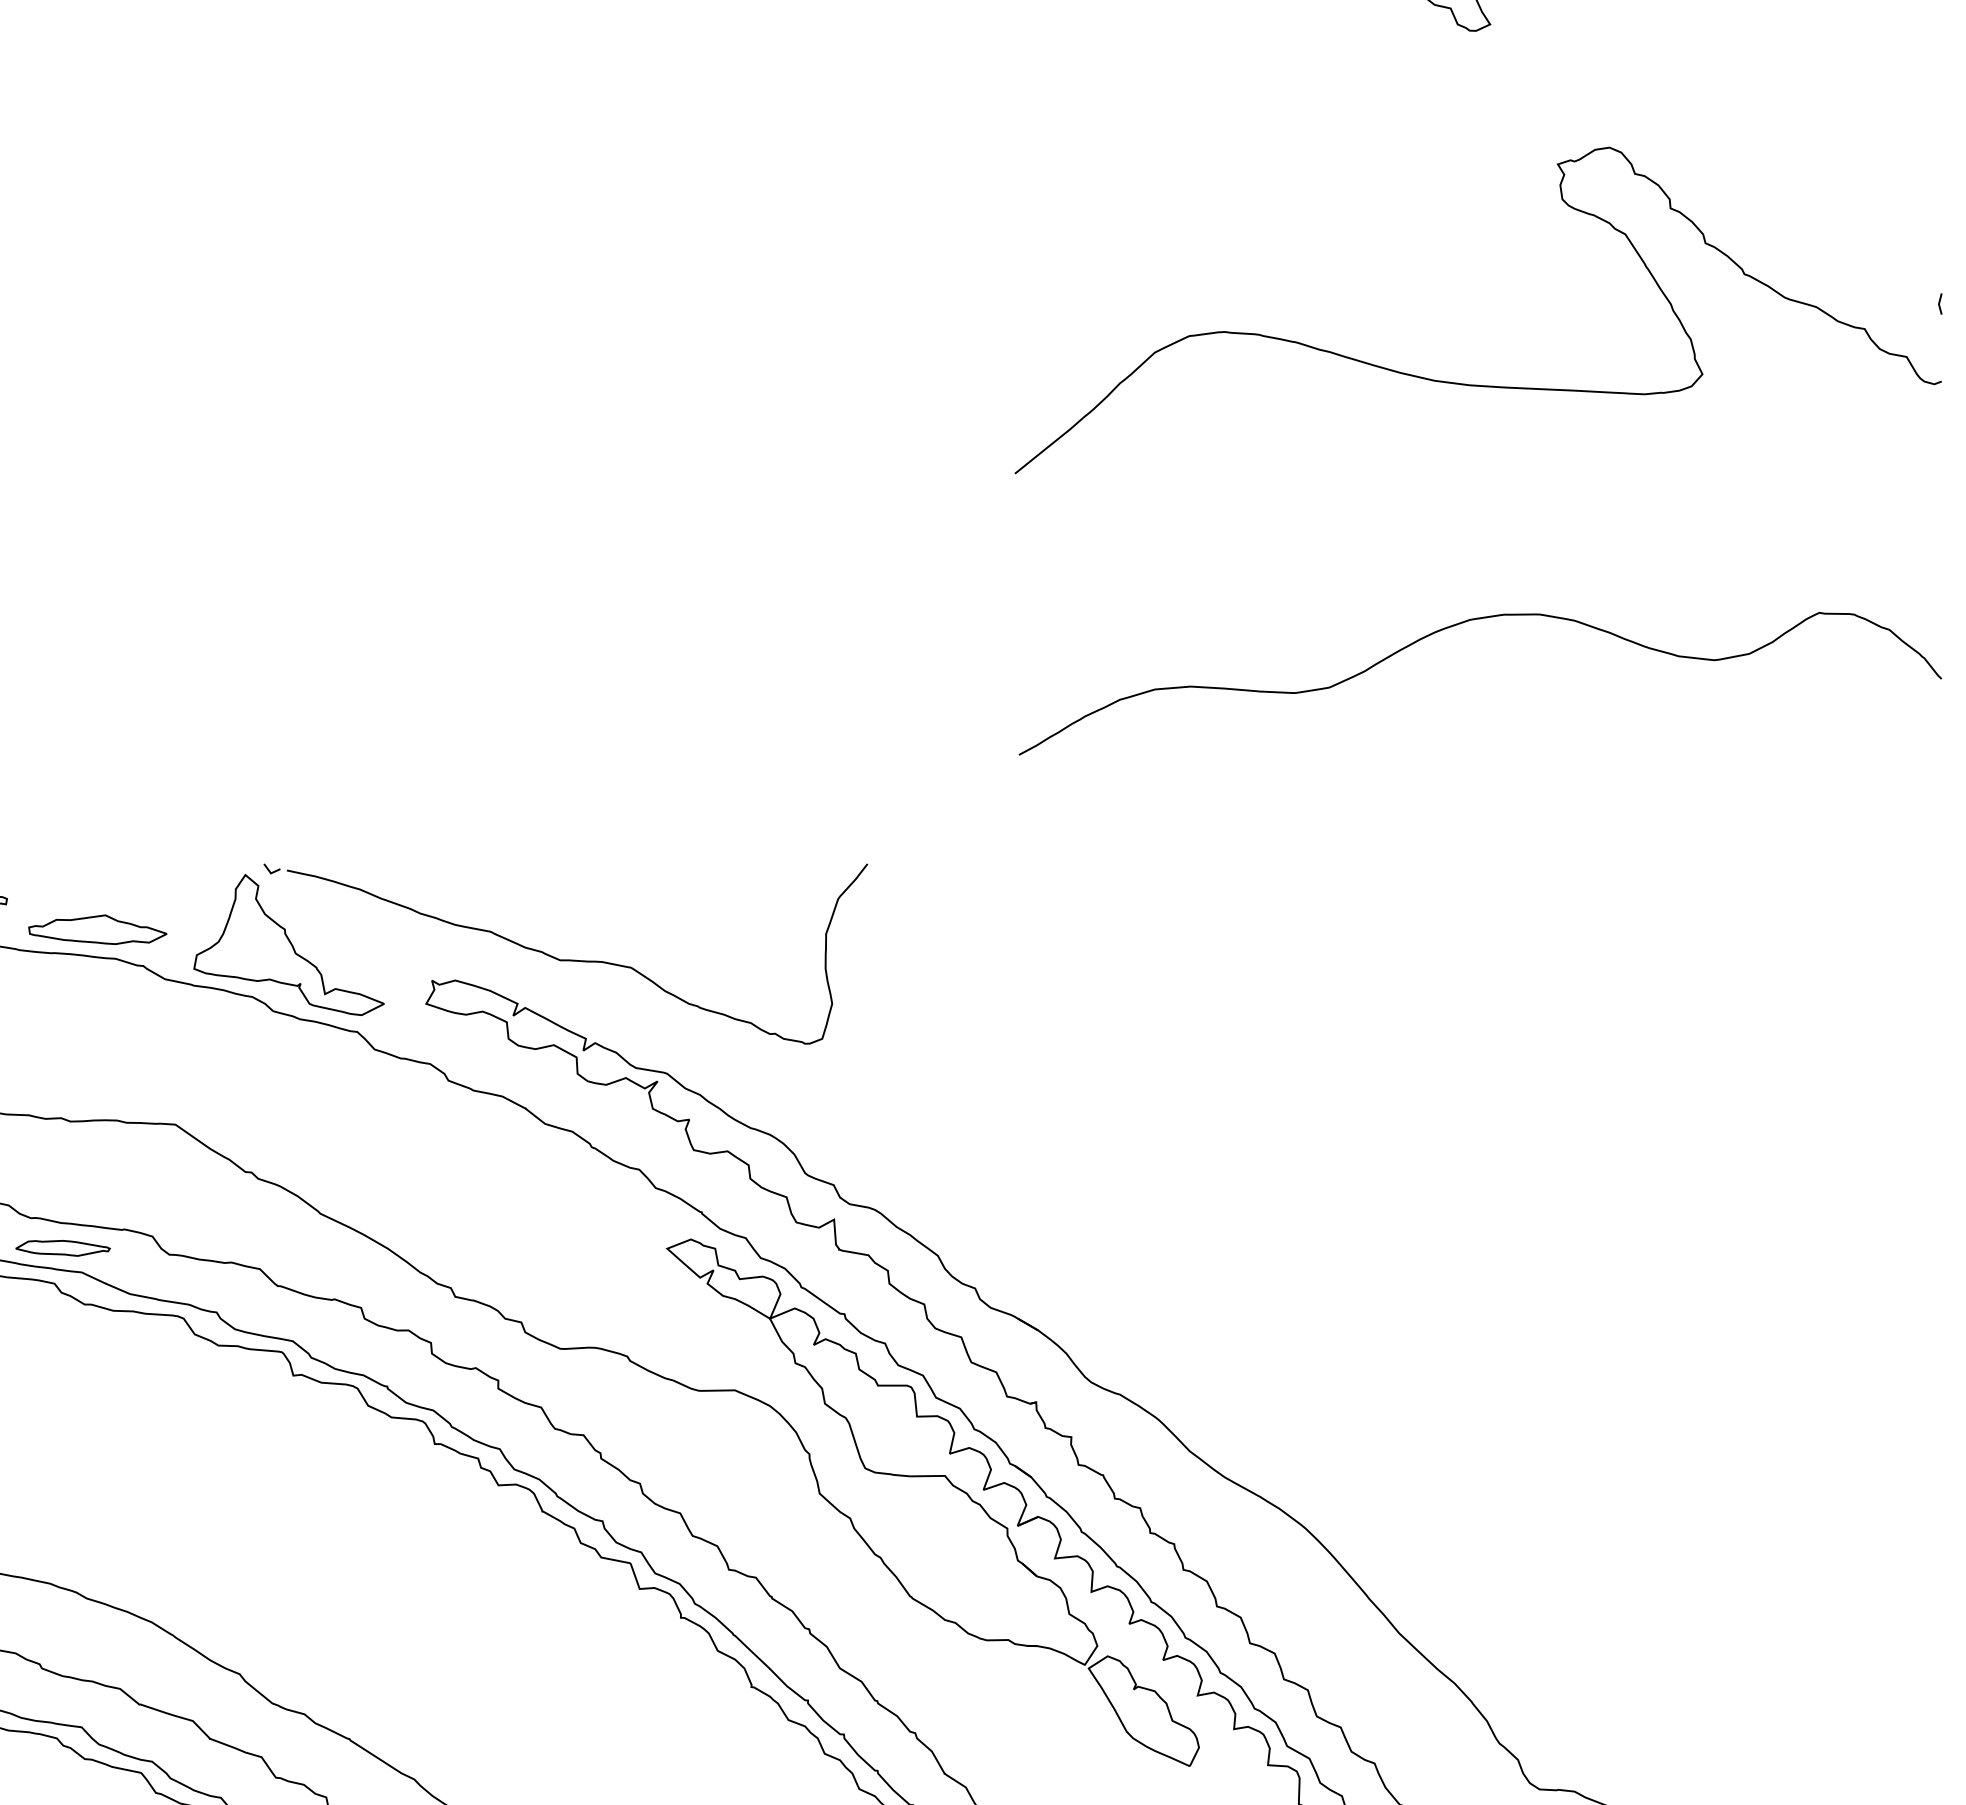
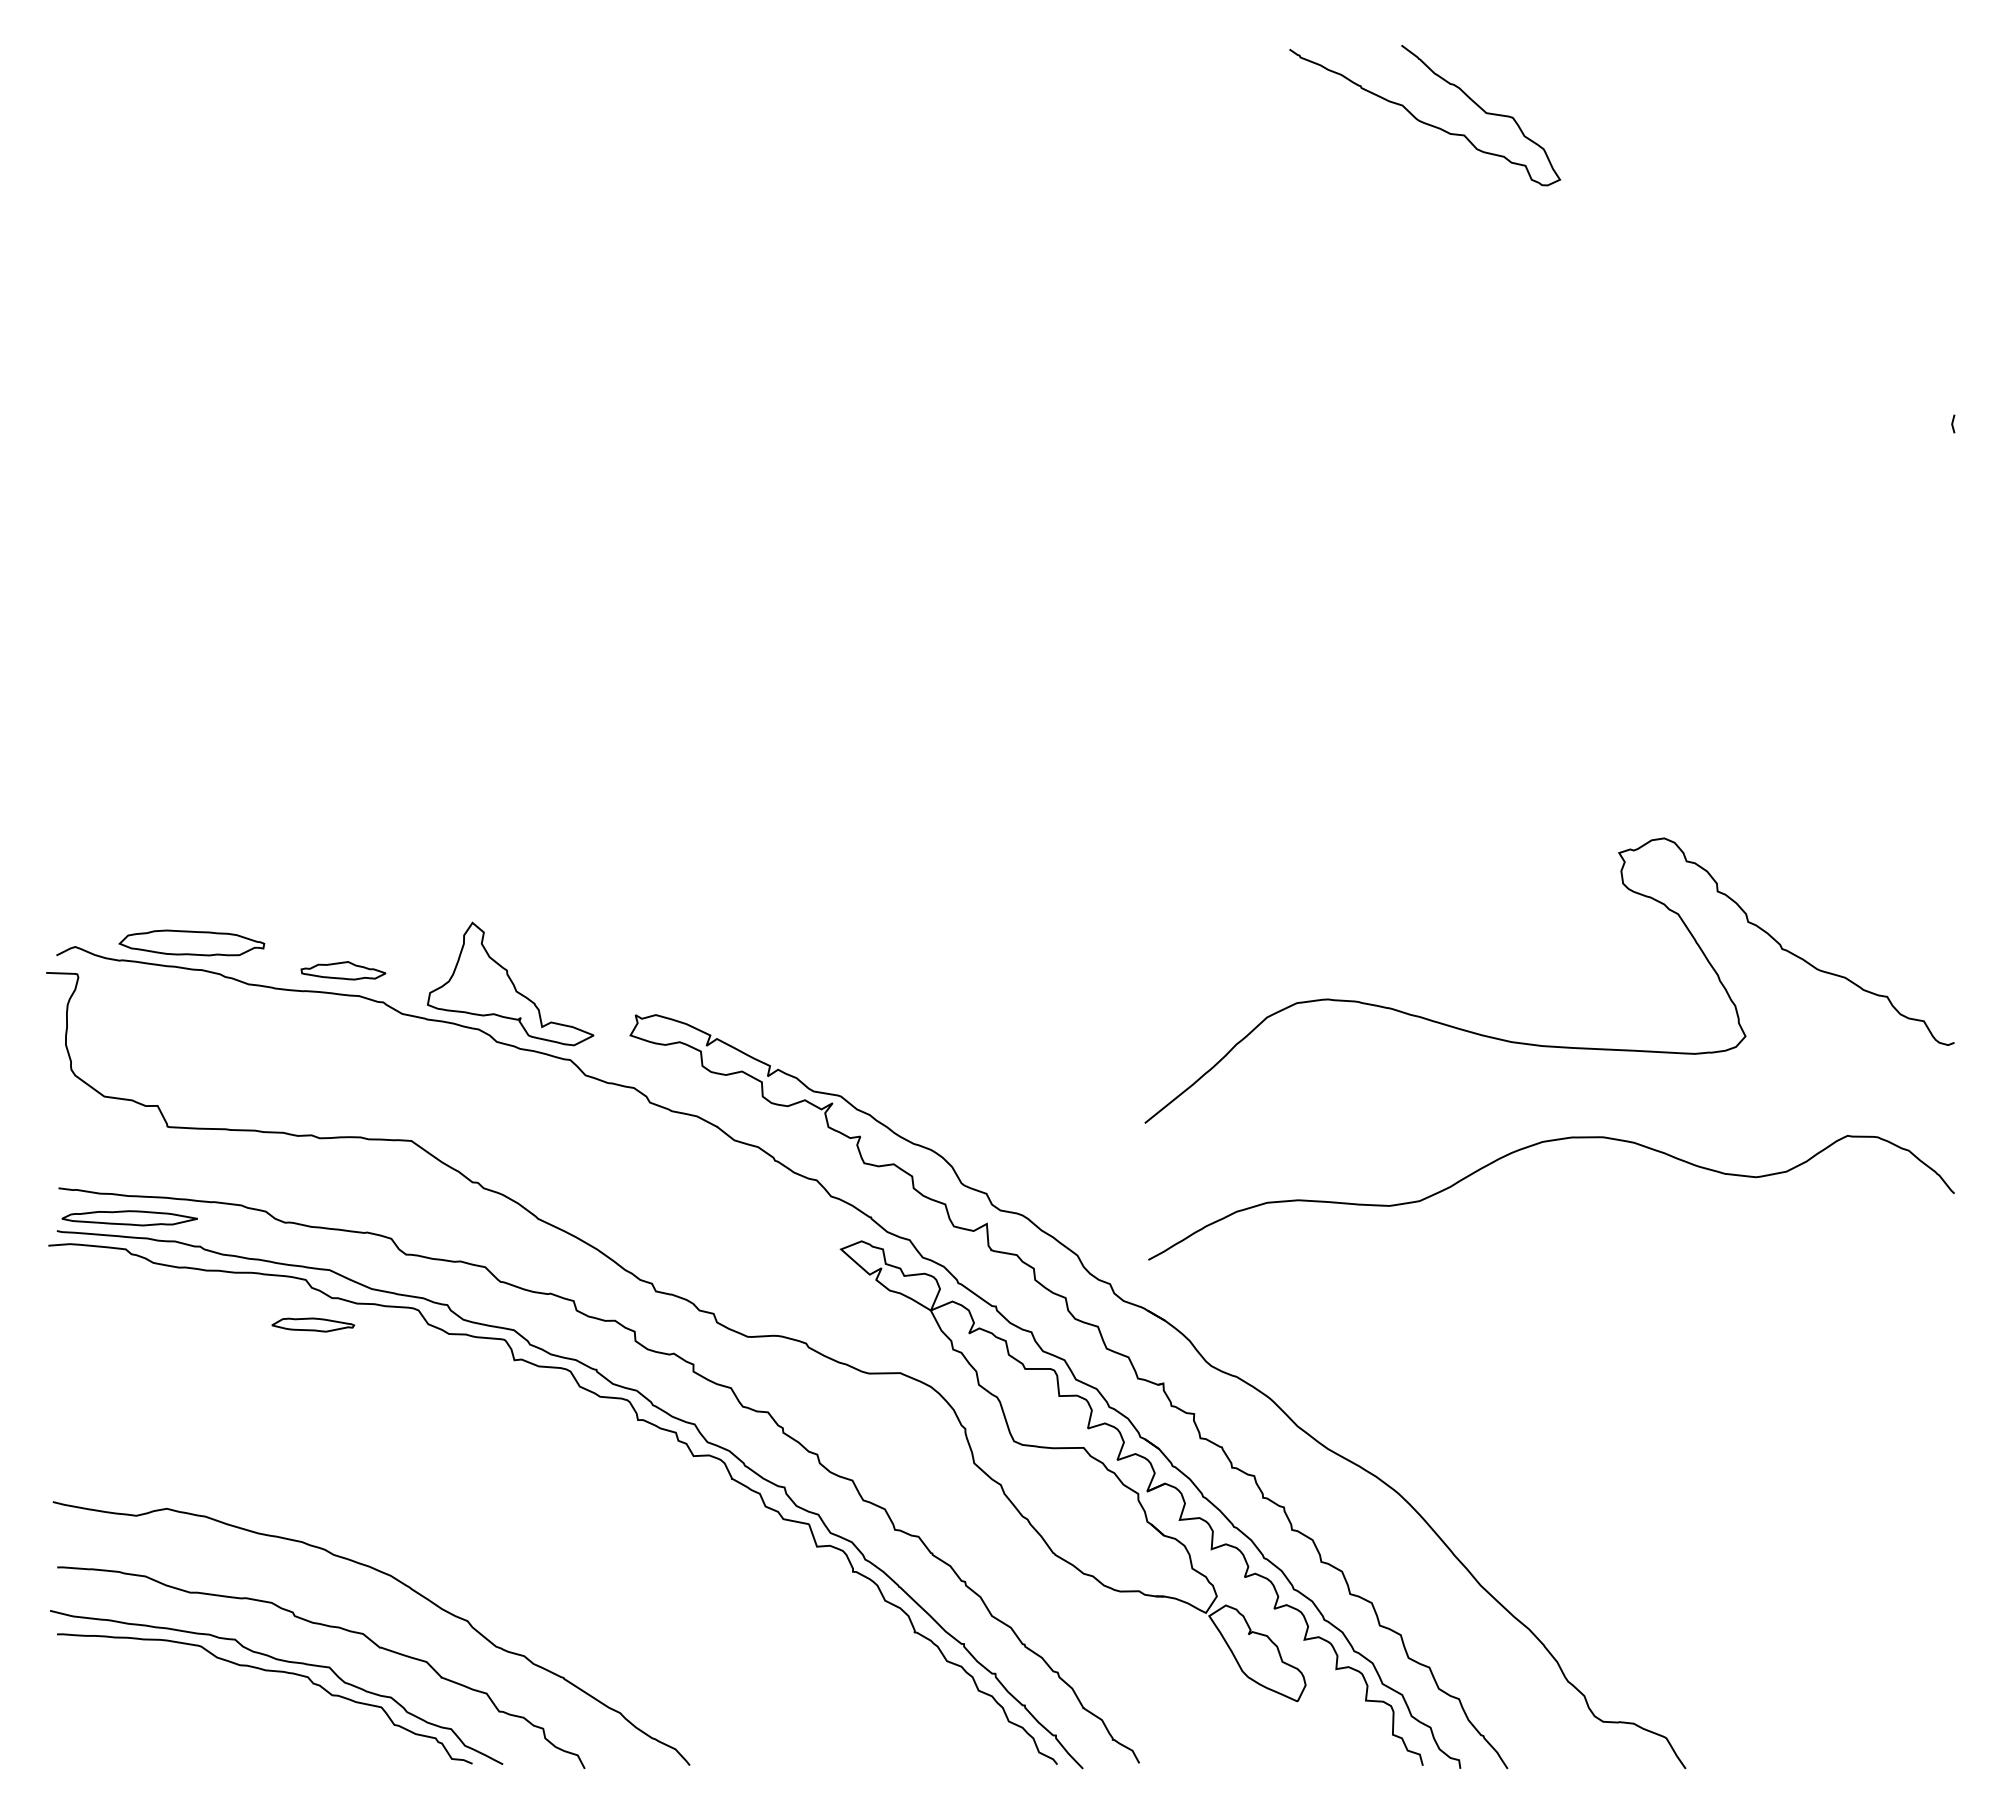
curve: (1467, 383) -> (1540, 1044), moved
curve: (1456, 626) -> (1530, 1147), moved
part: (97, 929) -> (343, 970), size x0.7
part: (565, 953) -> (752, 991), removed
part: (63, 1247) -> (313, 1324), moved

